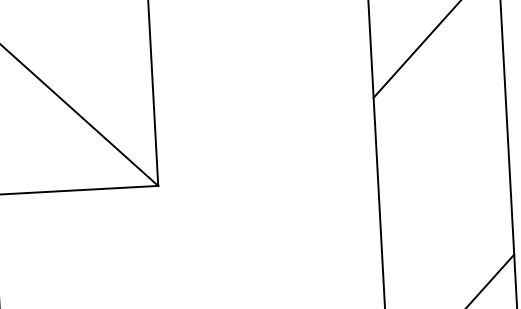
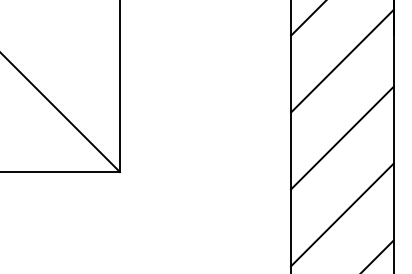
line: (441, 126) -> (342, 137), added
line: (446, 224) -> (342, 214), added

